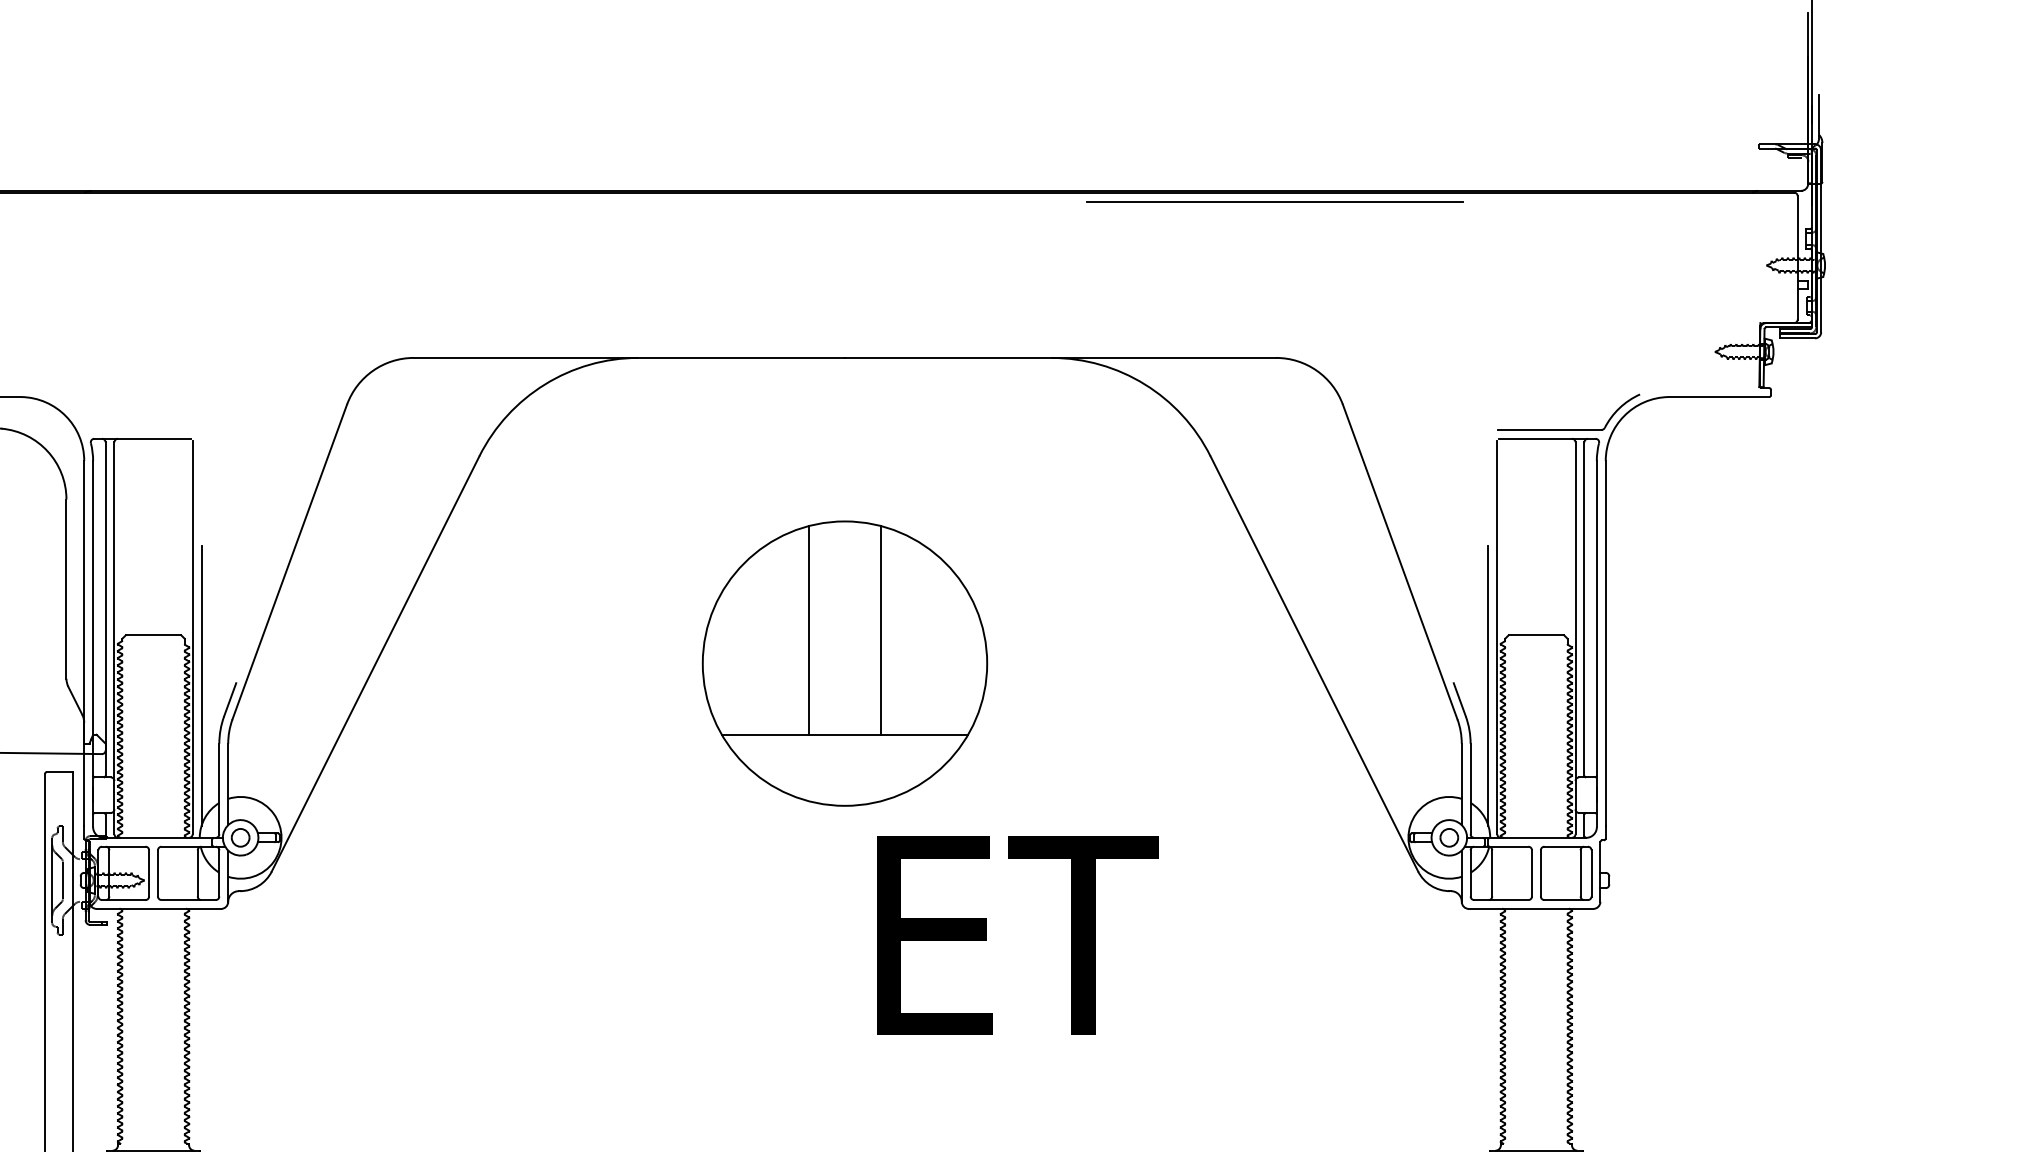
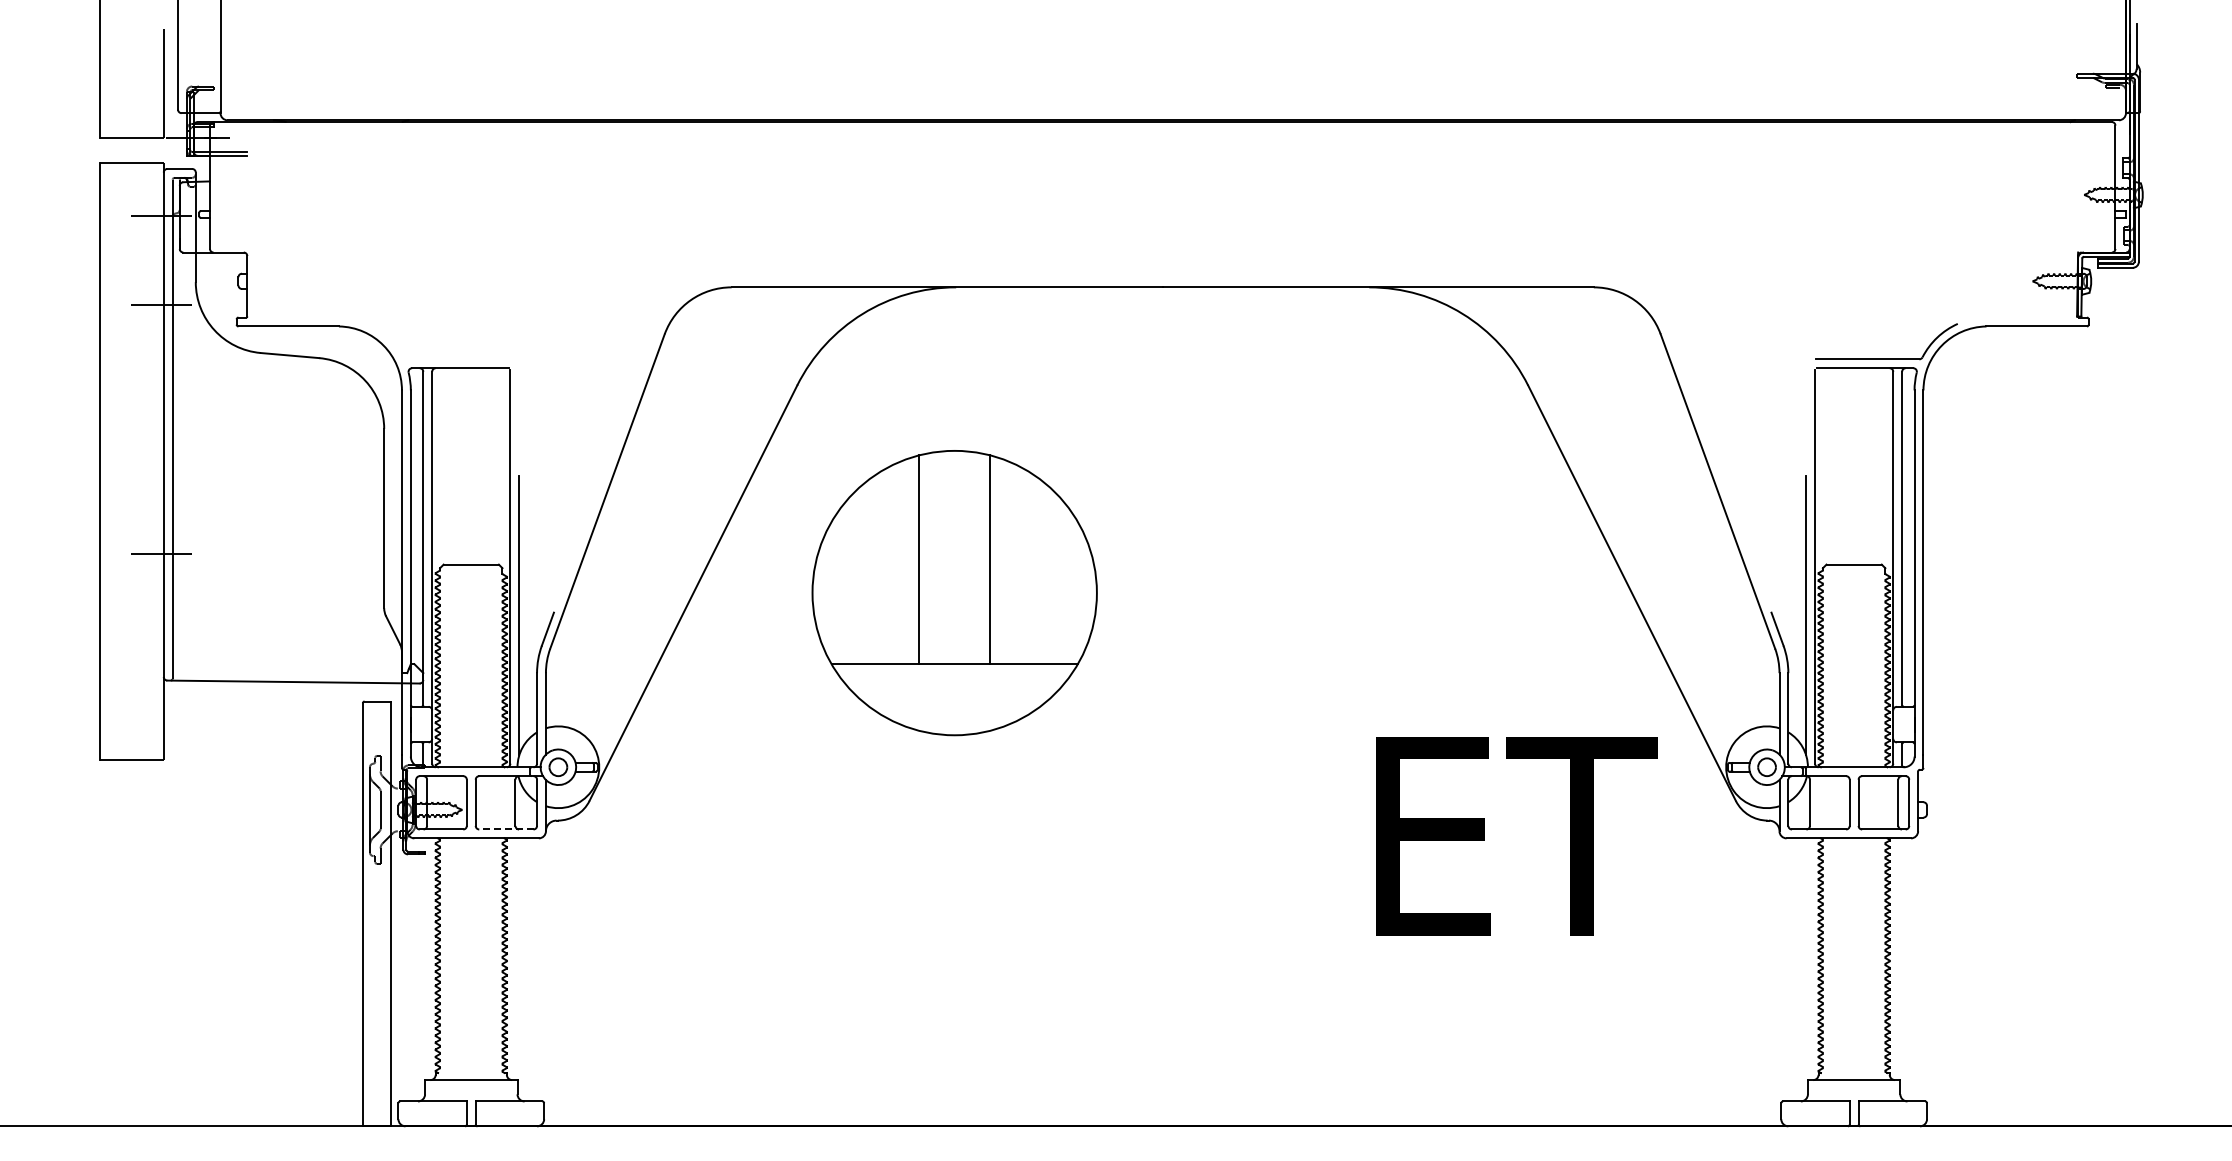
line: (1274, 201) -> (1592, 130), removed
part: (844, 664) -> (954, 593), moved
line: (187, 900) -> (505, 829), solid -> dashed
text: (1017, 936) -> (1516, 836), moved

